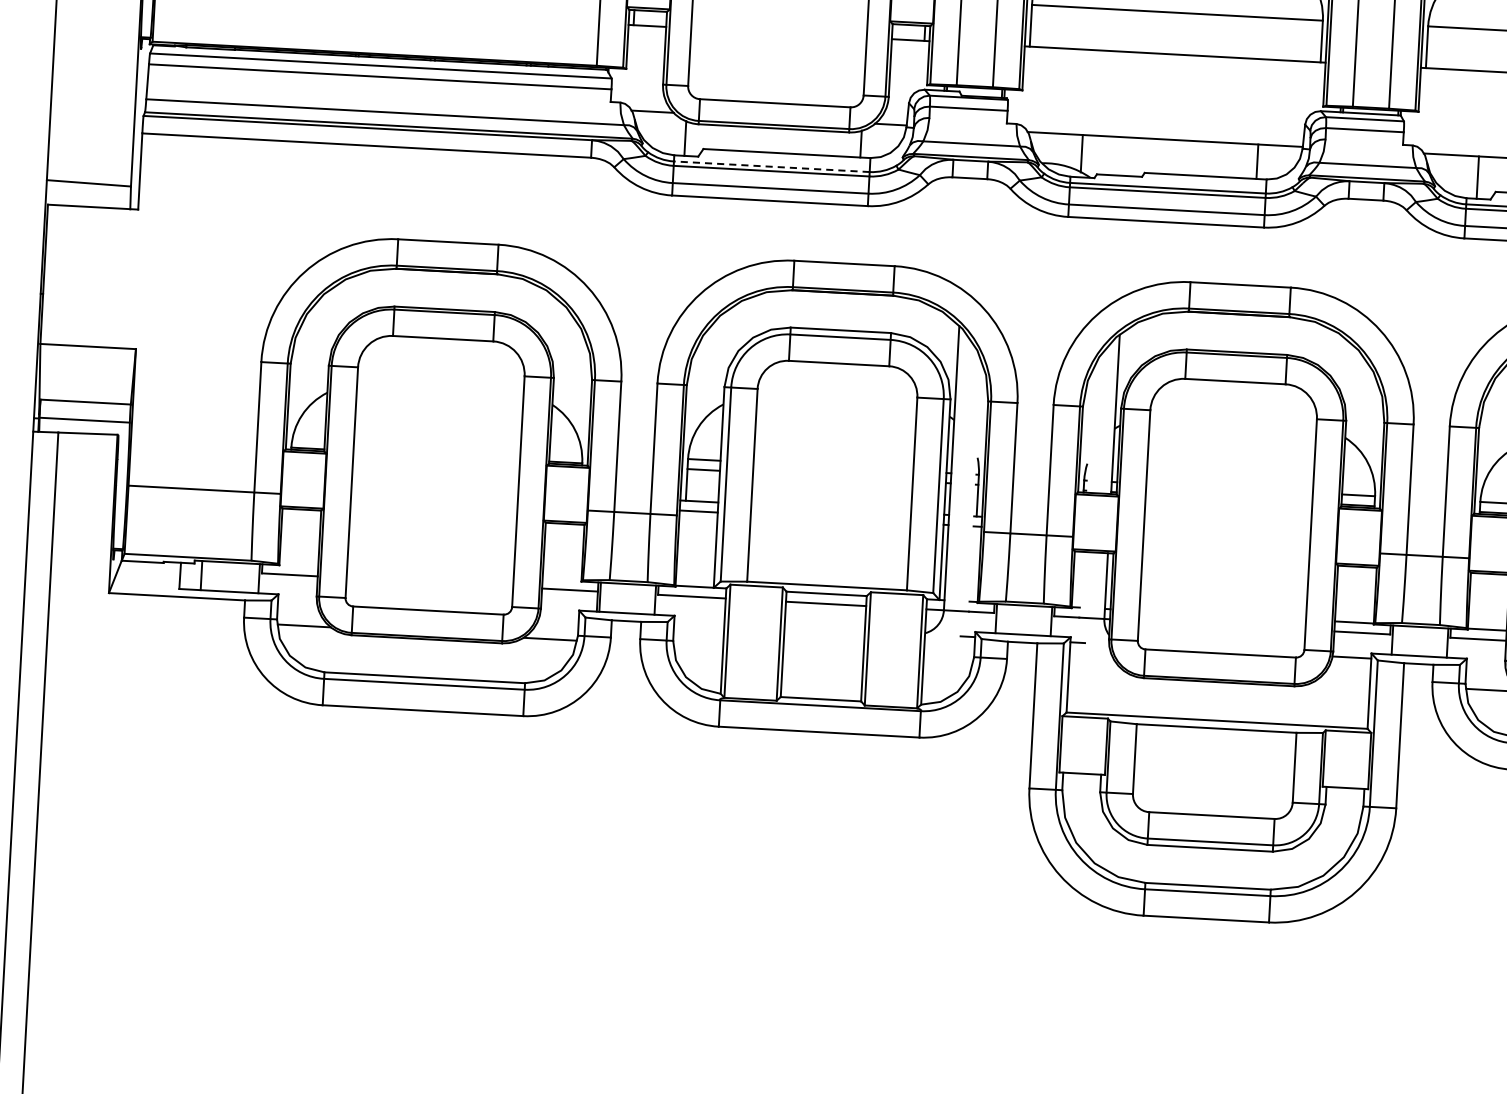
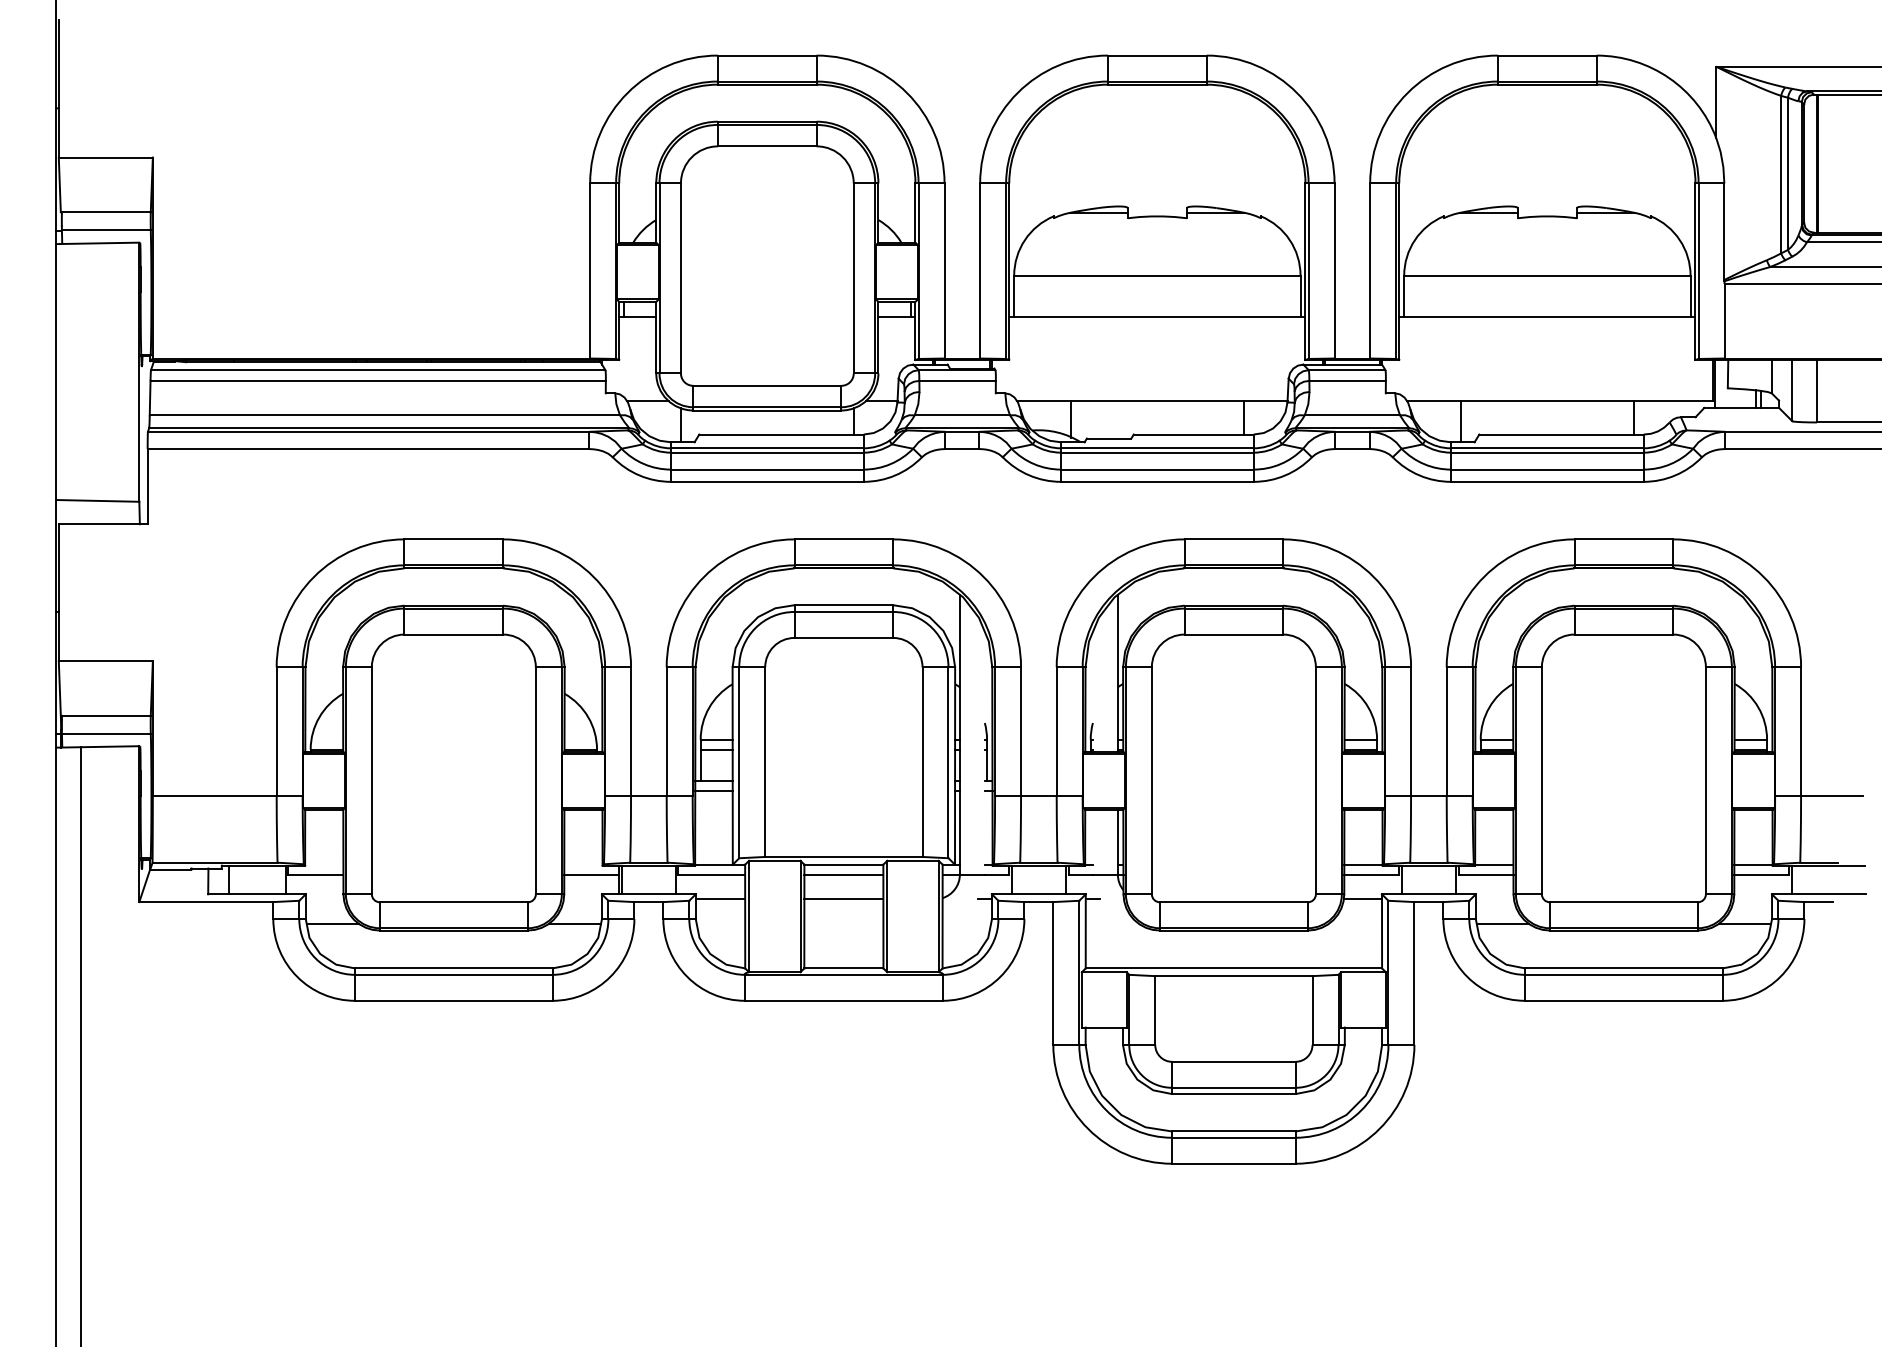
line: (770, 166) -> (766, 448), dashed -> solid
line: (699, 622) -> (720, 899), added
line: (824, 629) -> (843, 899), added

